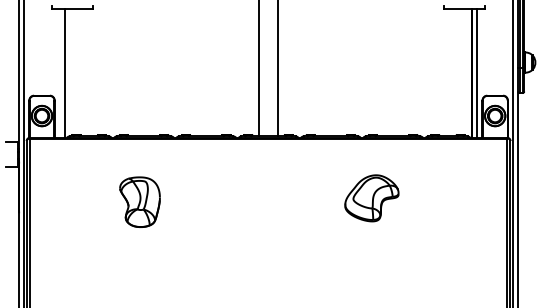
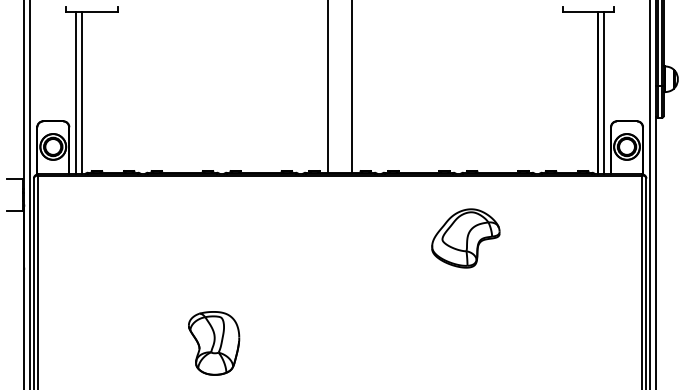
line: (60, 73) -> (76, 93), added
part: (371, 198) -> (465, 238), moved
part: (139, 201) -> (213, 342), moved

